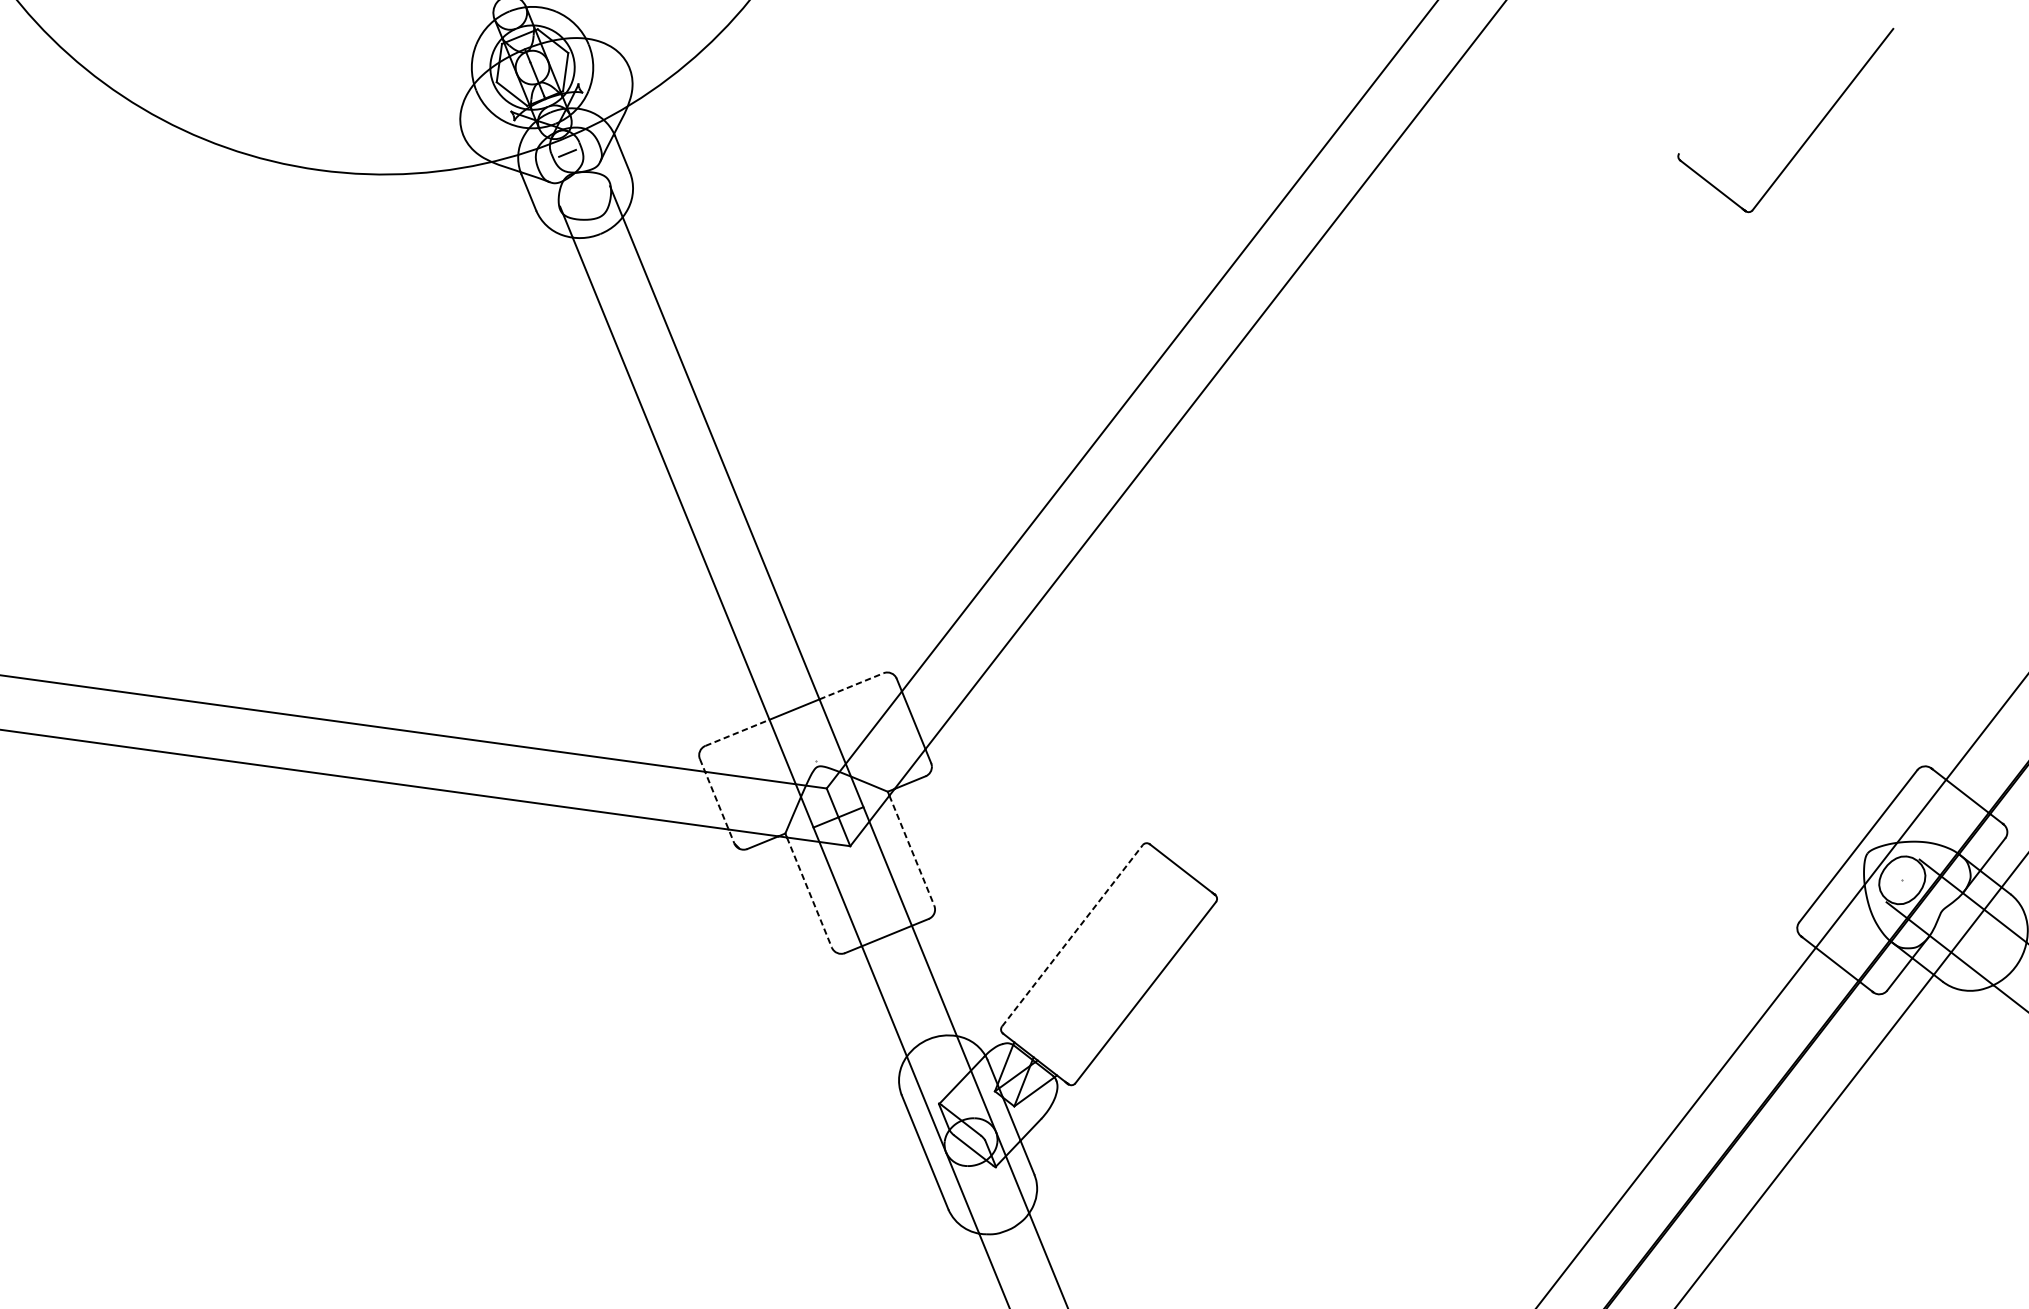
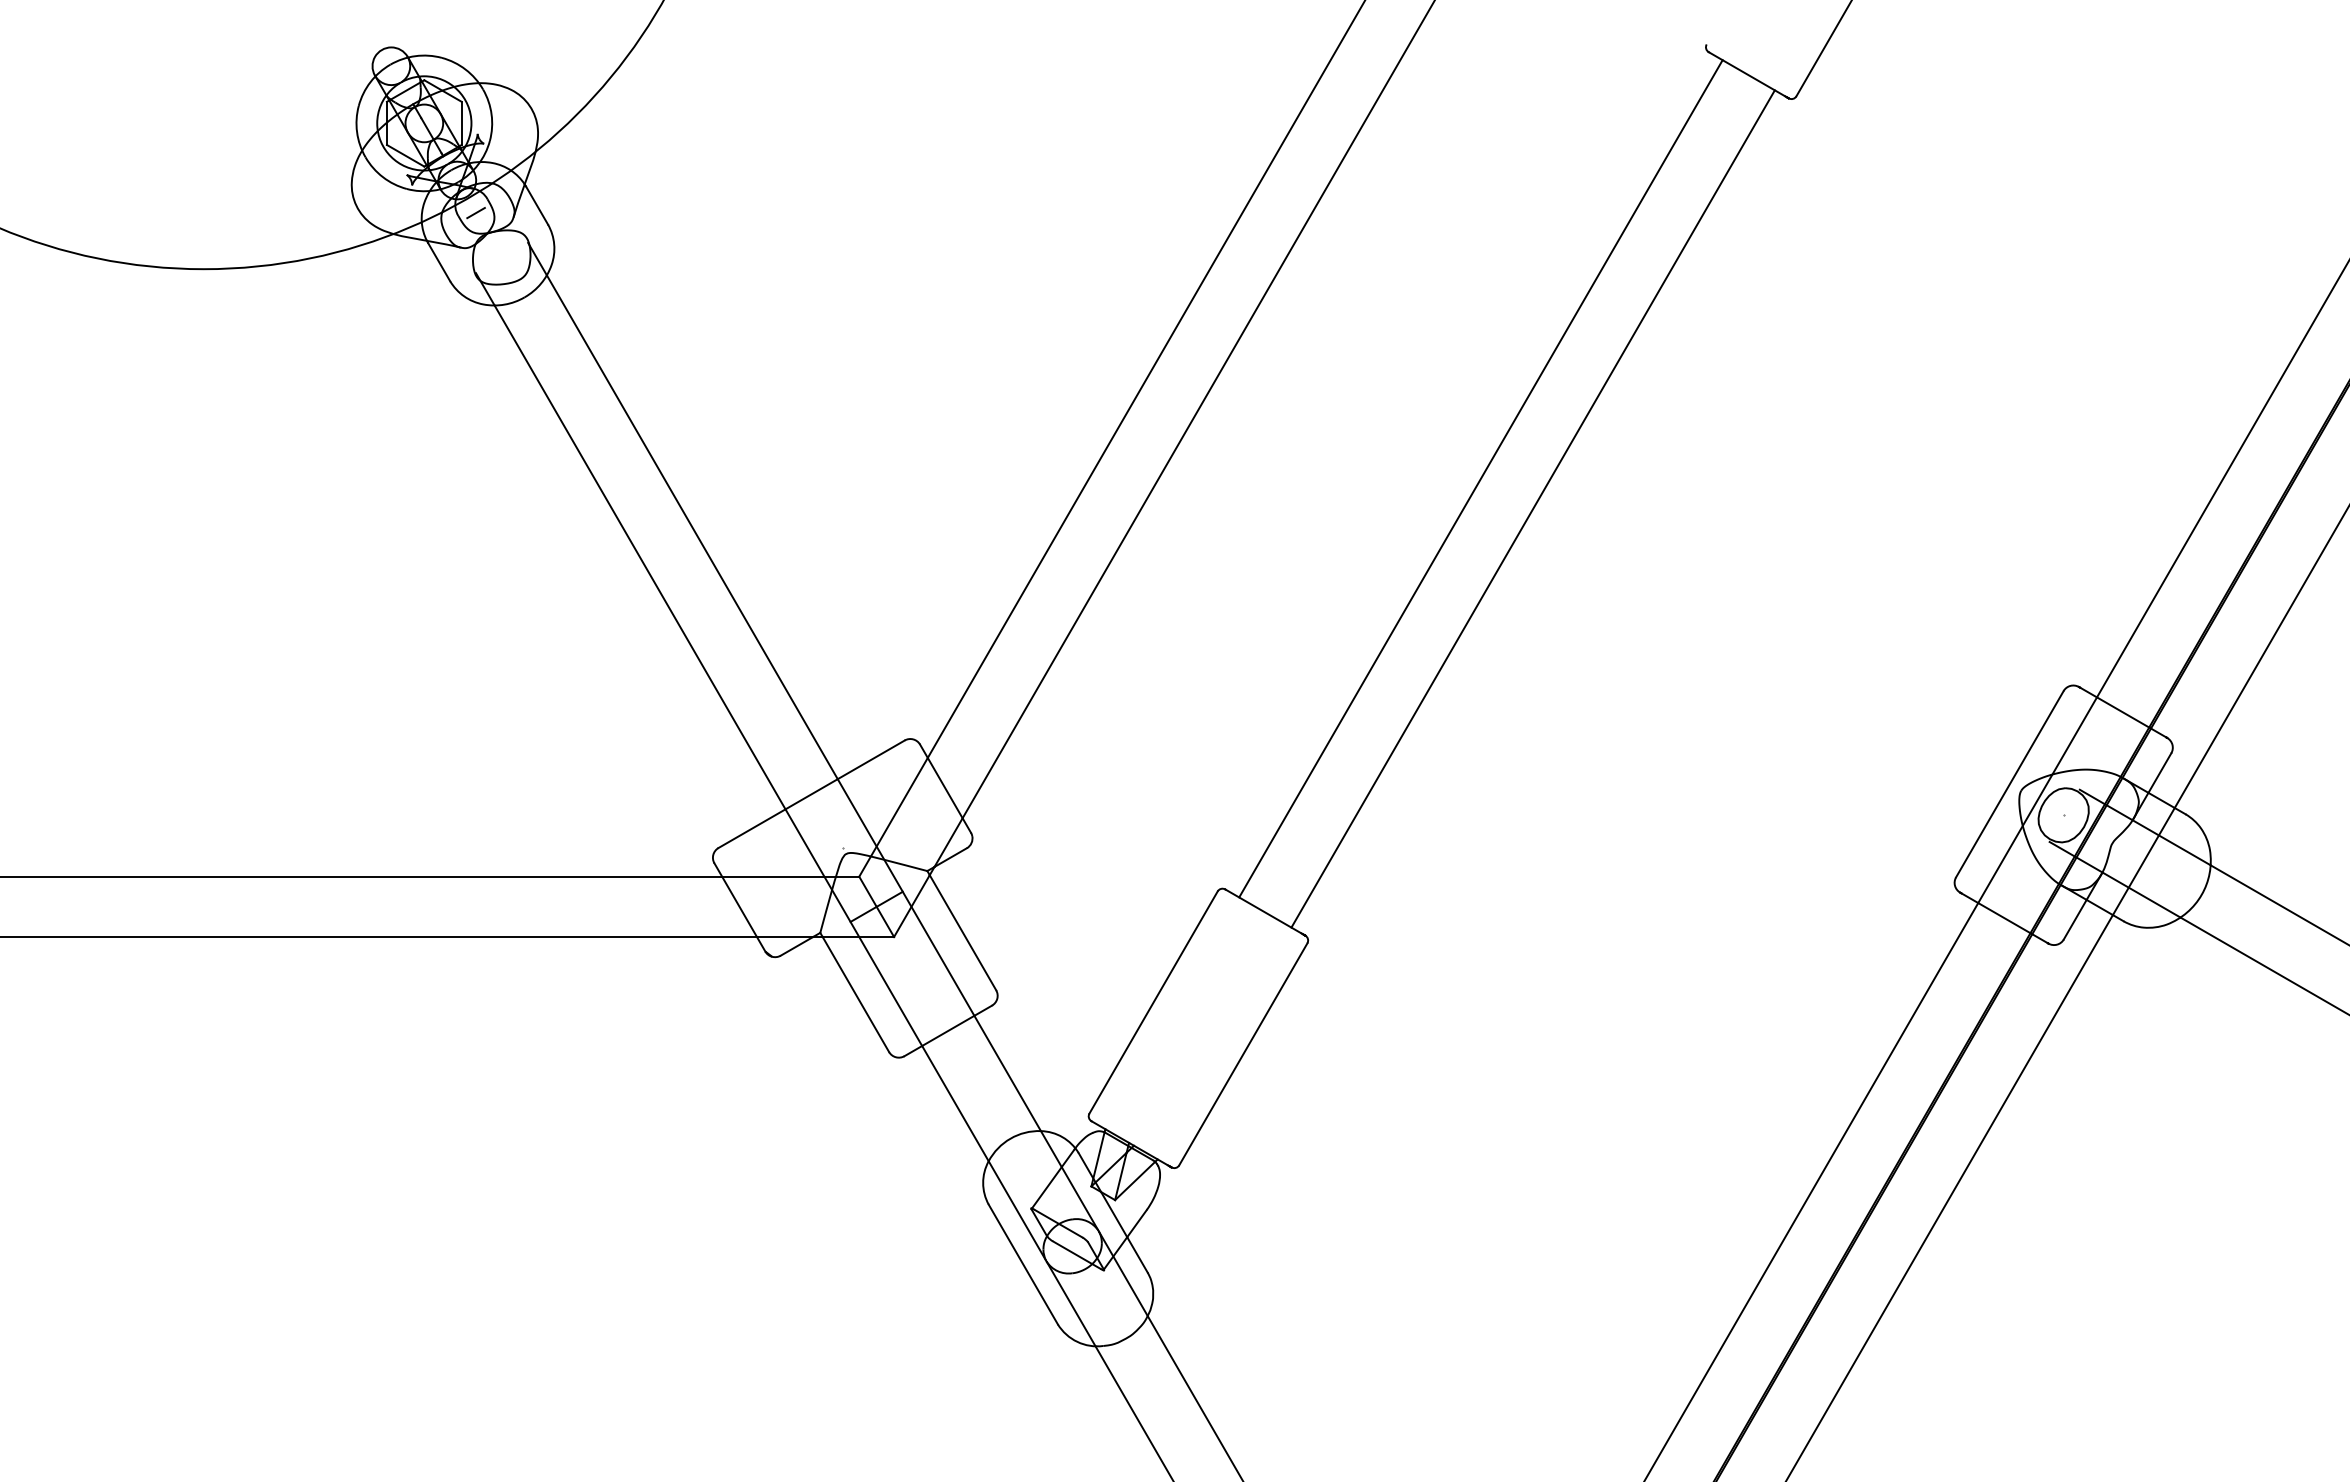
line: (1426, 510) -> (1480, 478), added
line: (1468, 543) -> (1532, 508), added
line: (851, 686) -> (871, 759), dashed -> solid
line: (737, 732) -> (752, 828), dashed -> solid
line: (716, 801) -> (739, 907), dashed -> solid
line: (912, 851) -> (963, 933), dashed -> solid
line: (809, 892) -> (856, 994), dashed -> solid
line: (1072, 935) -> (1153, 1002), dashed -> solid

